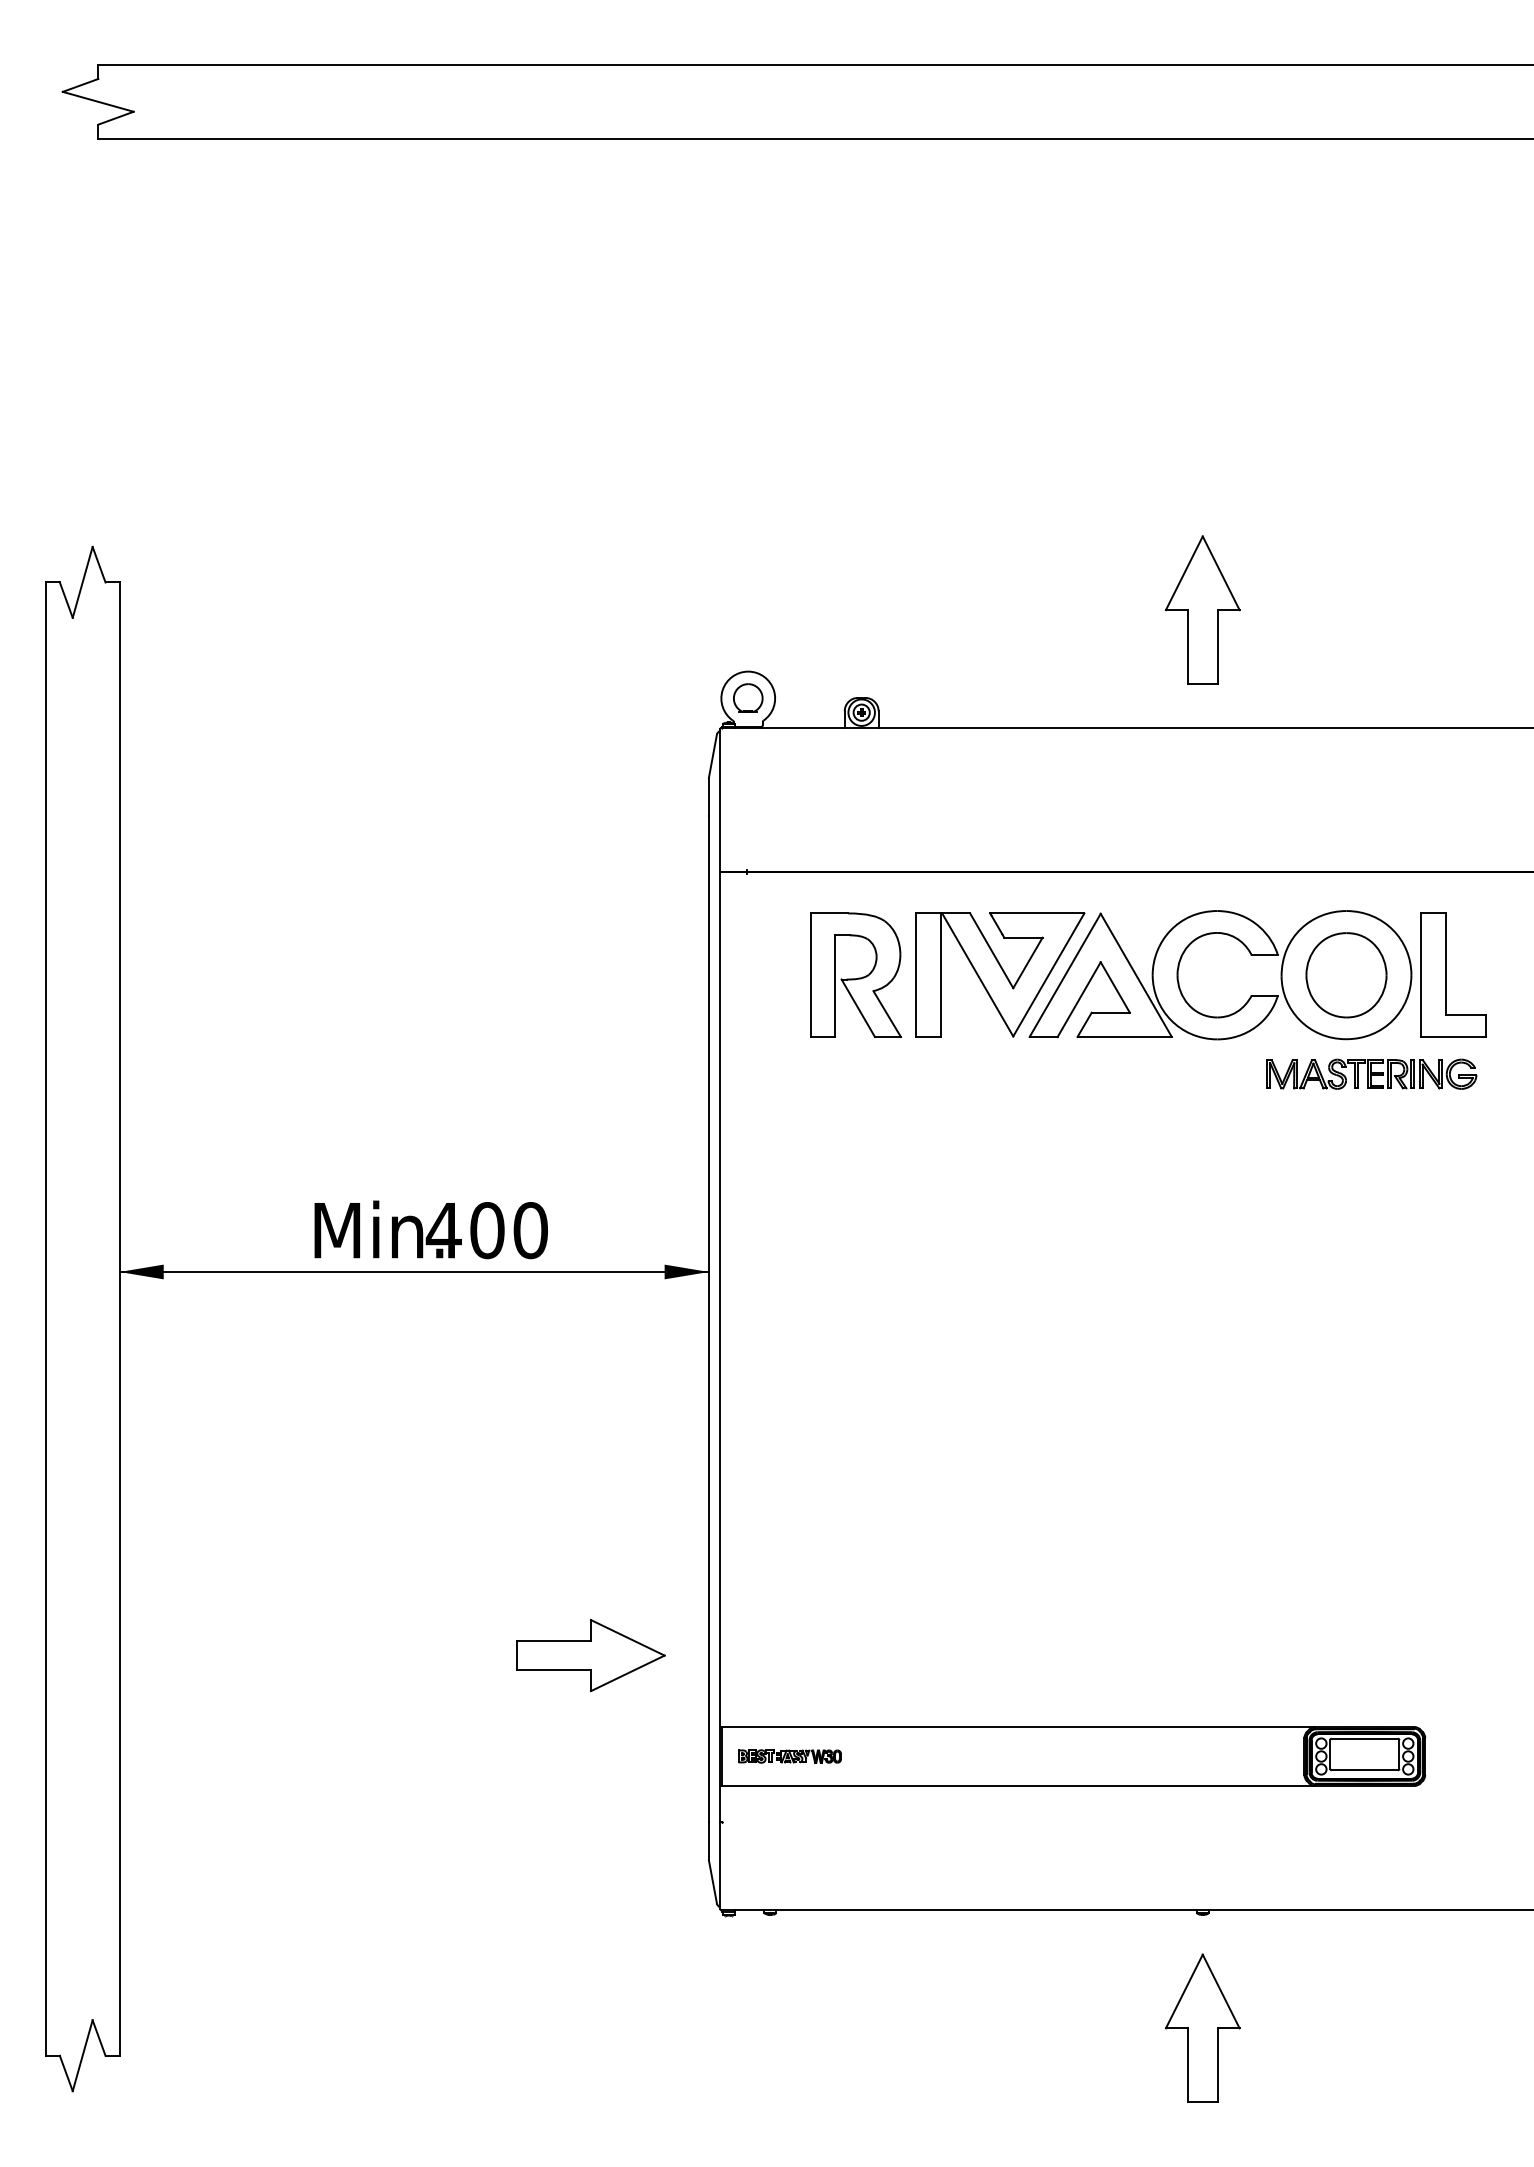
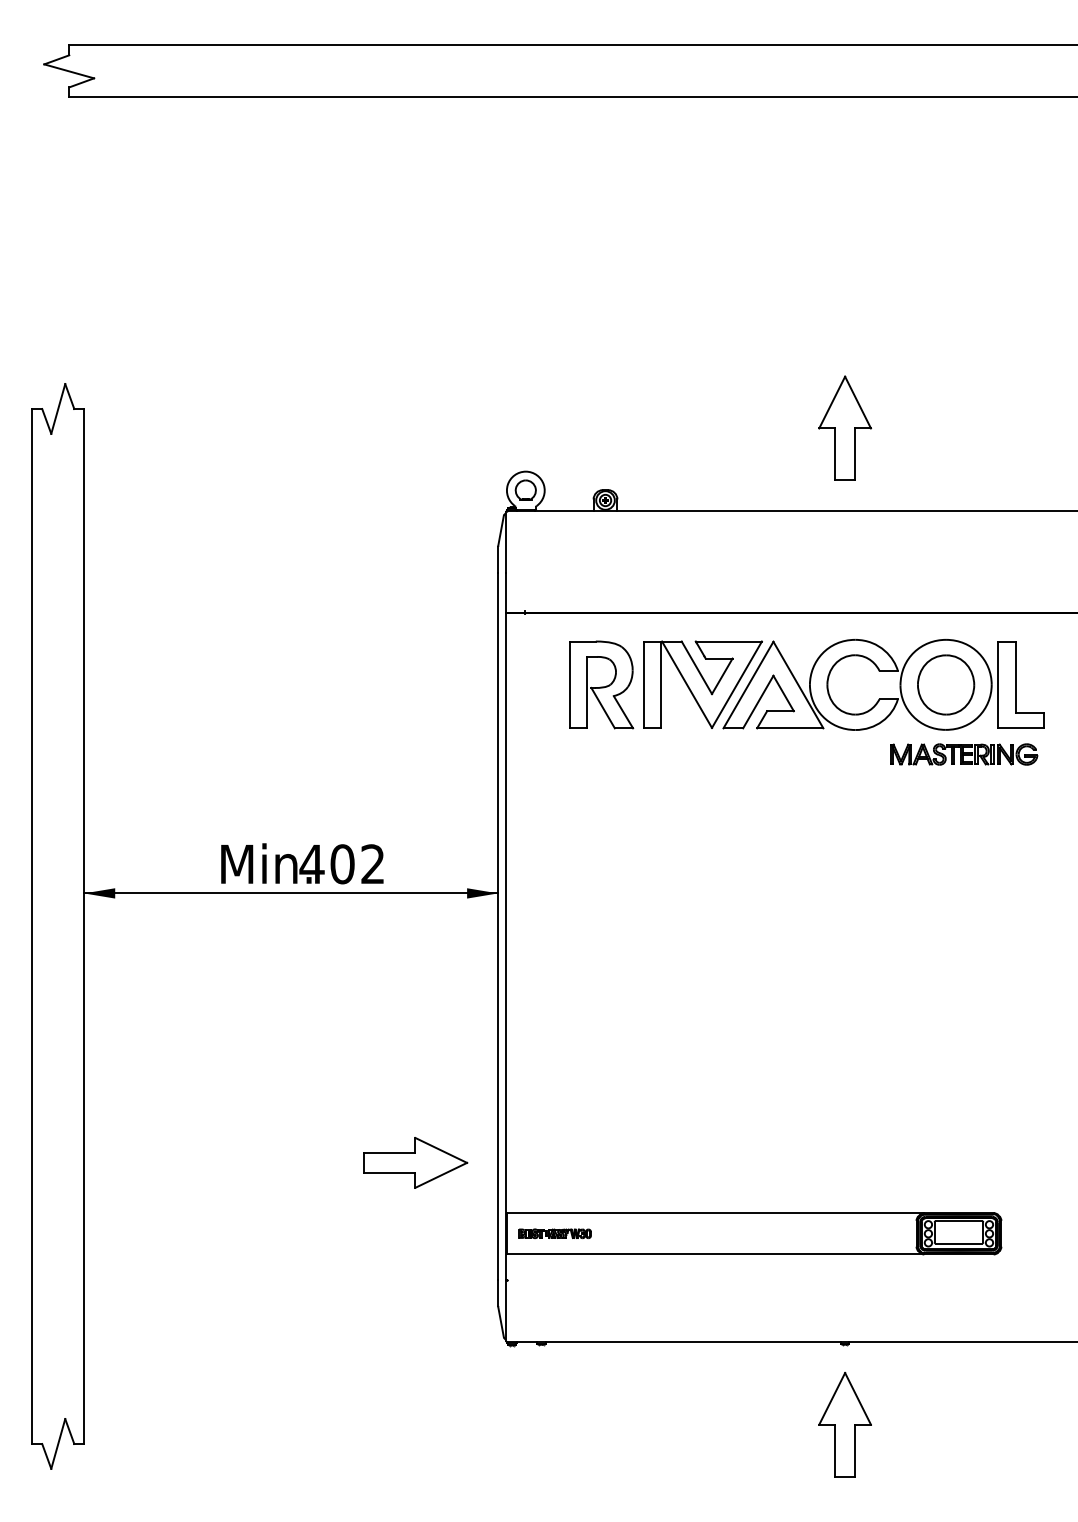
text: (530, 1230) -> (372, 864), 400 -> 402

